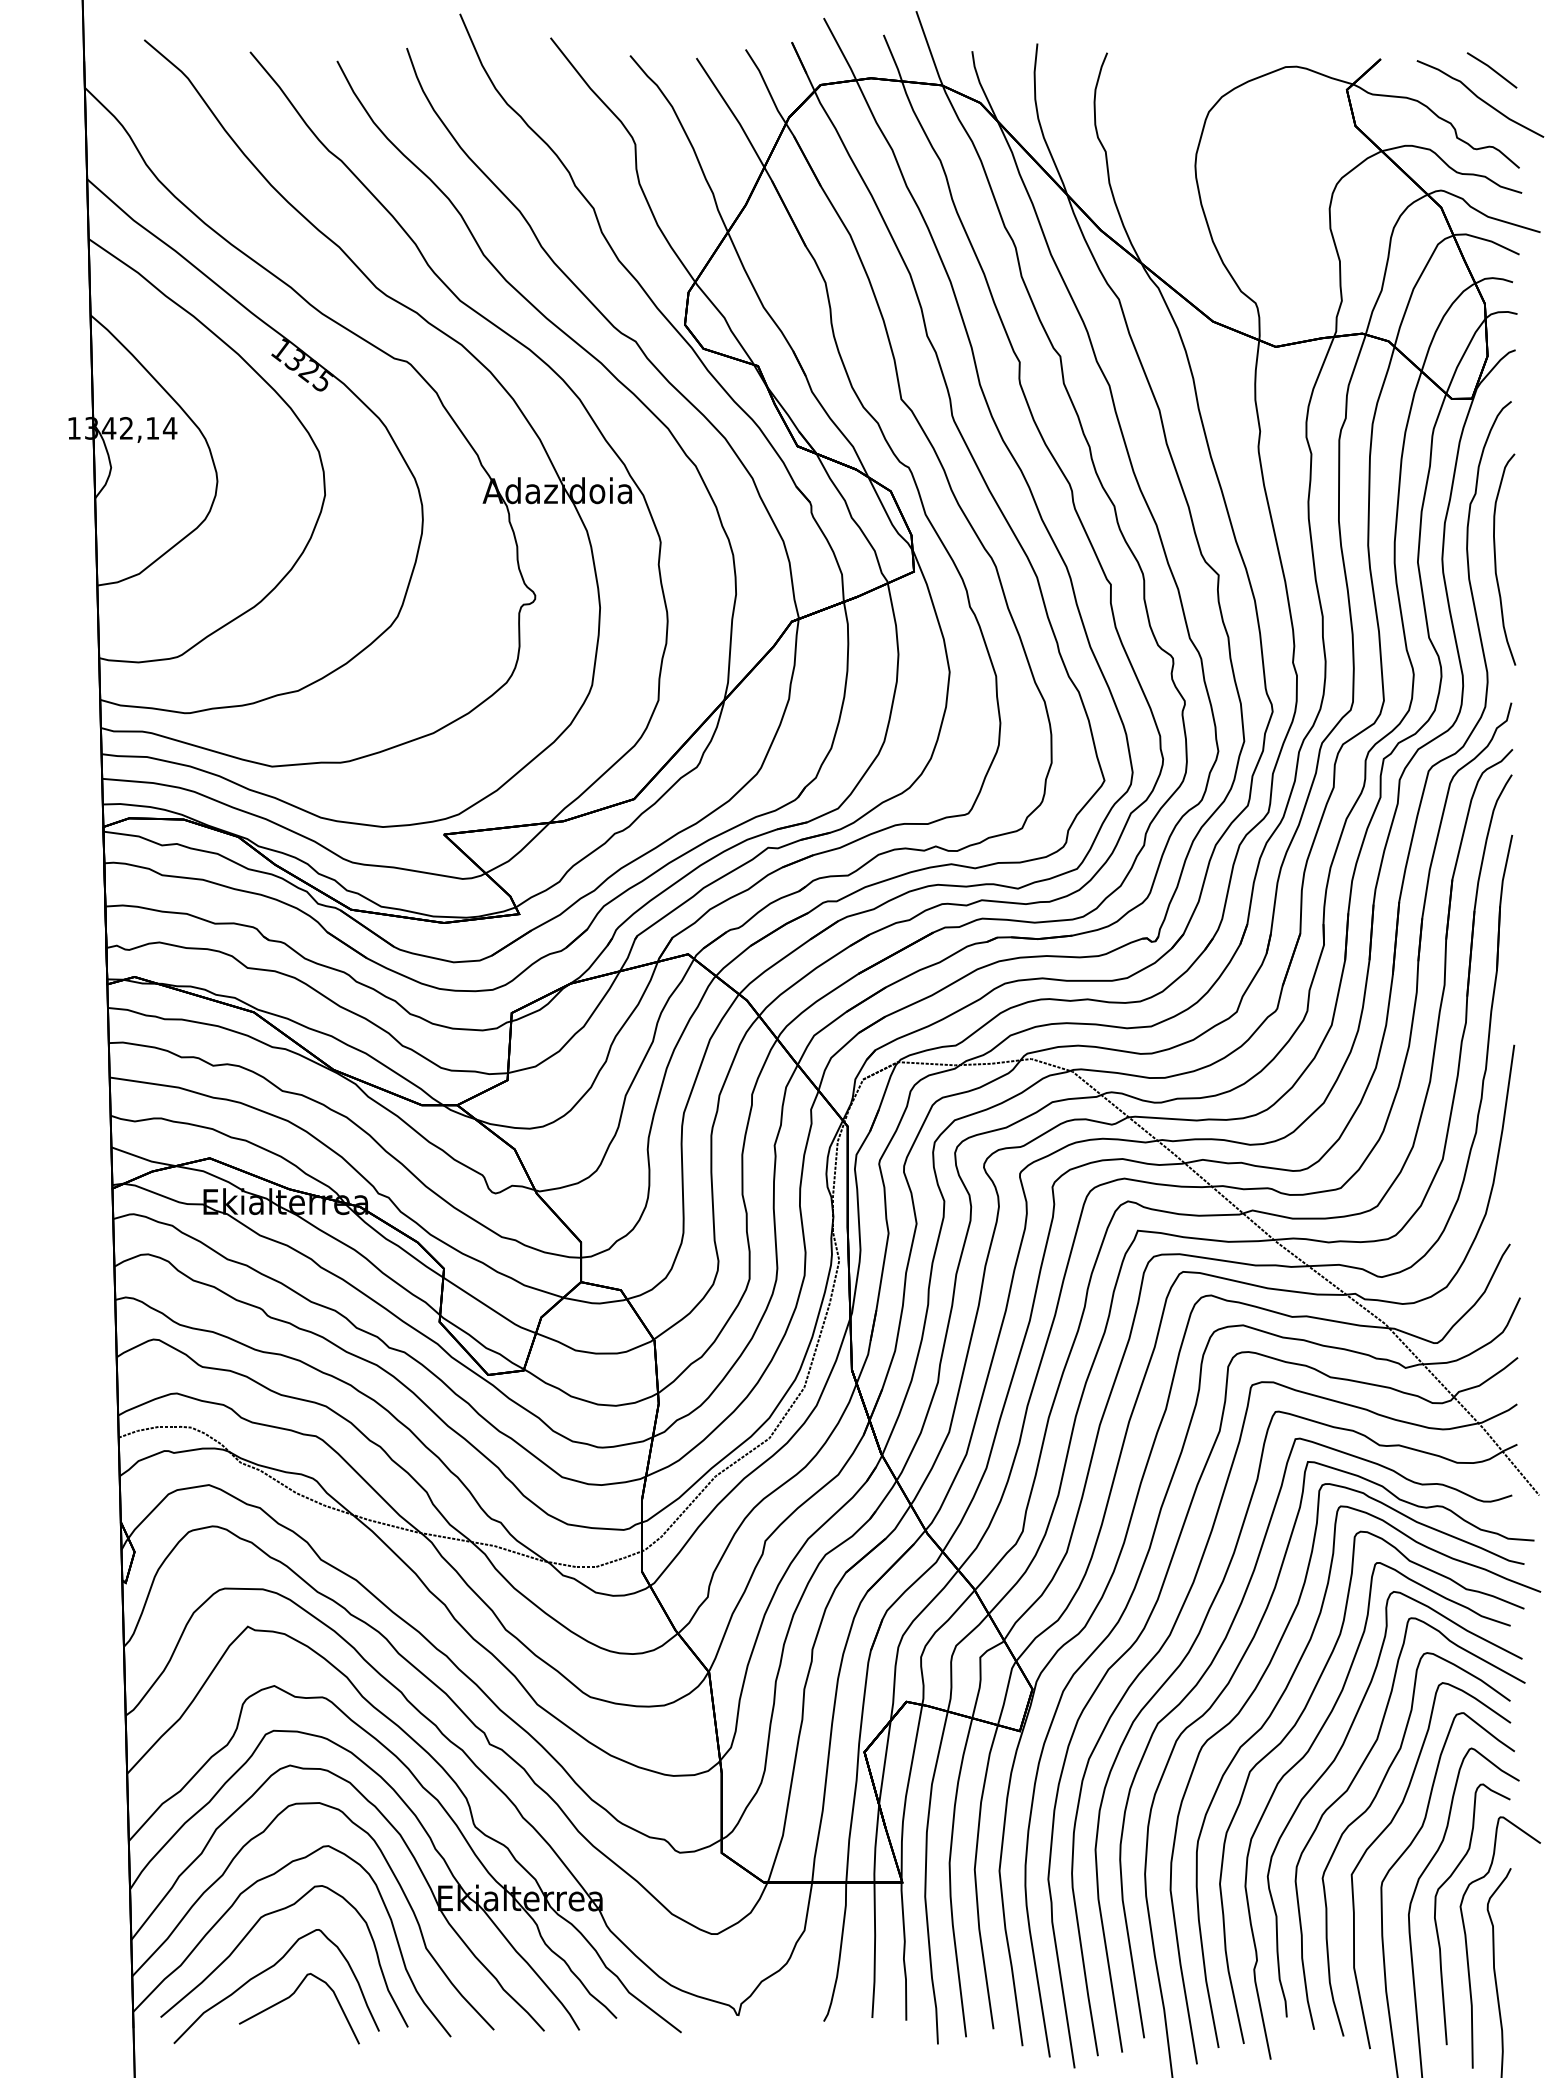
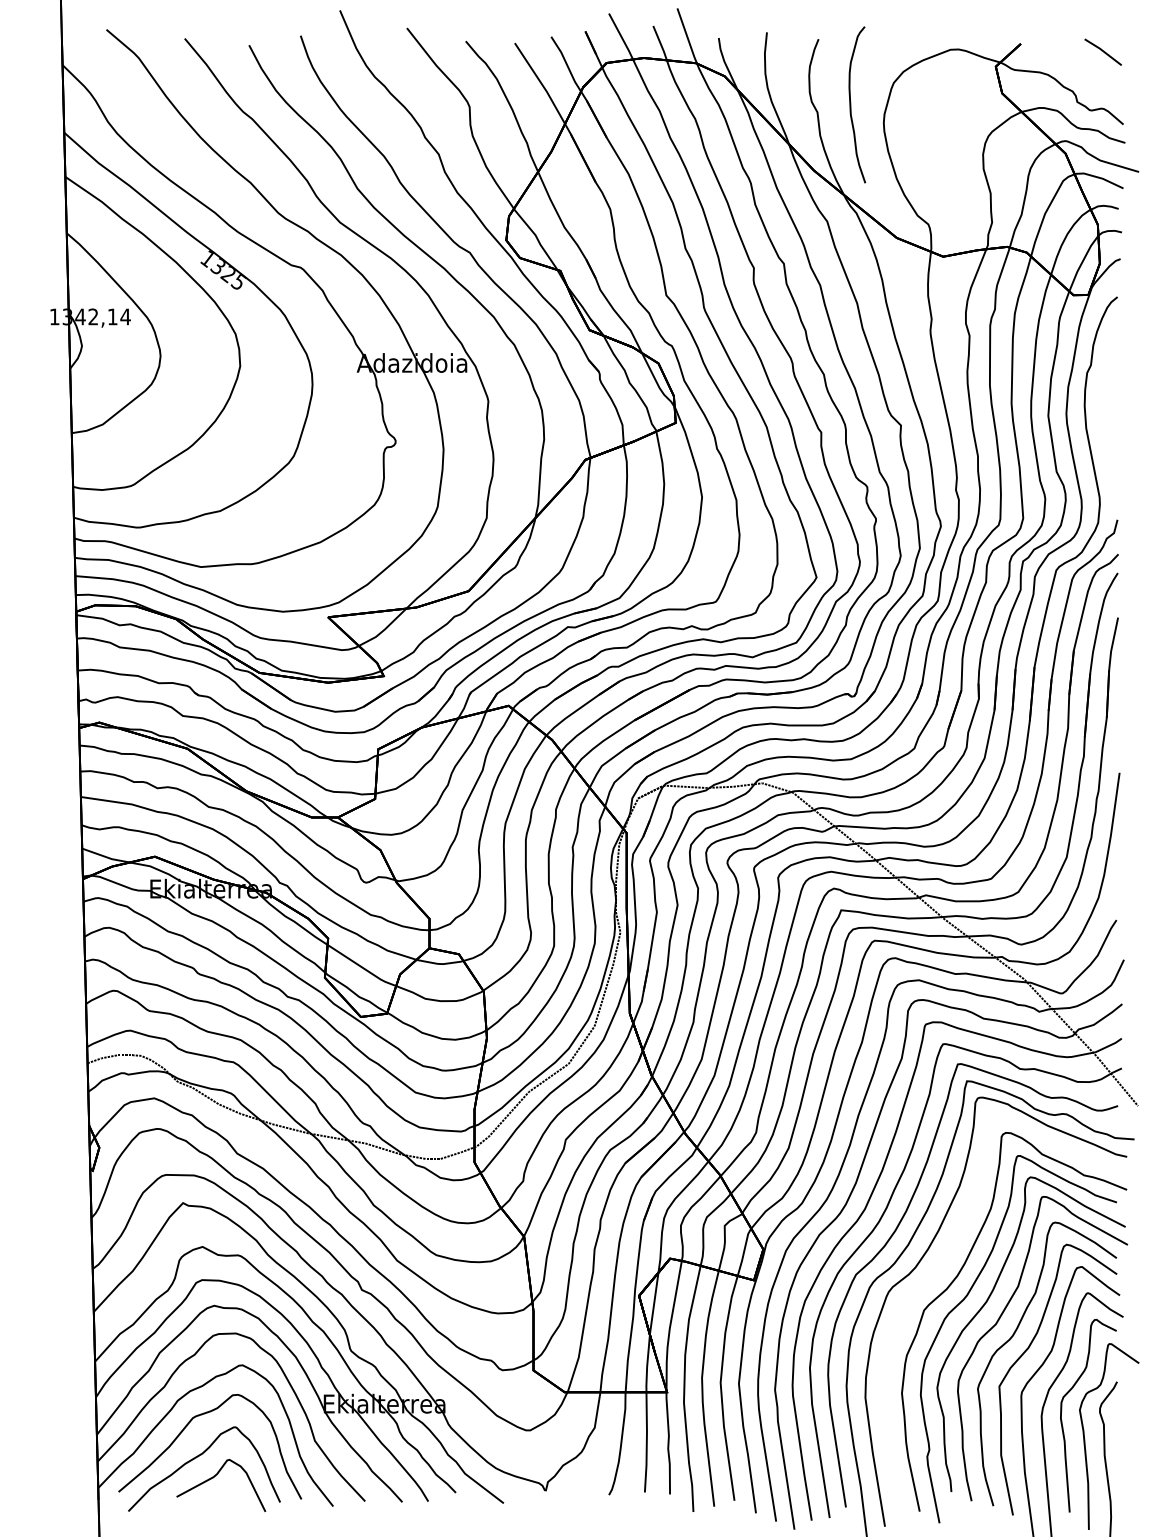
curve: (1480, 98) -> (1094, 73), removed
curve: (1496, 559) -> (851, 104), moved
curve: (1270, 1717) -> (939, 1270), removed

